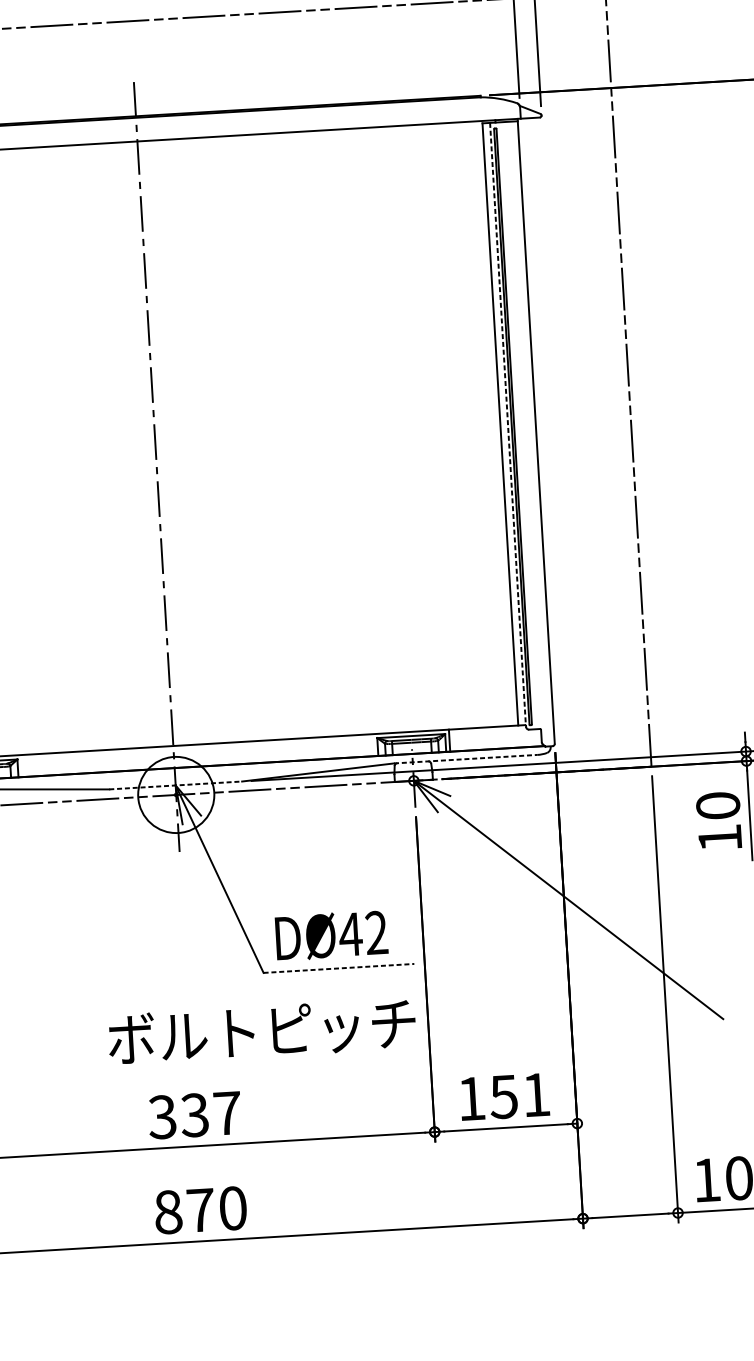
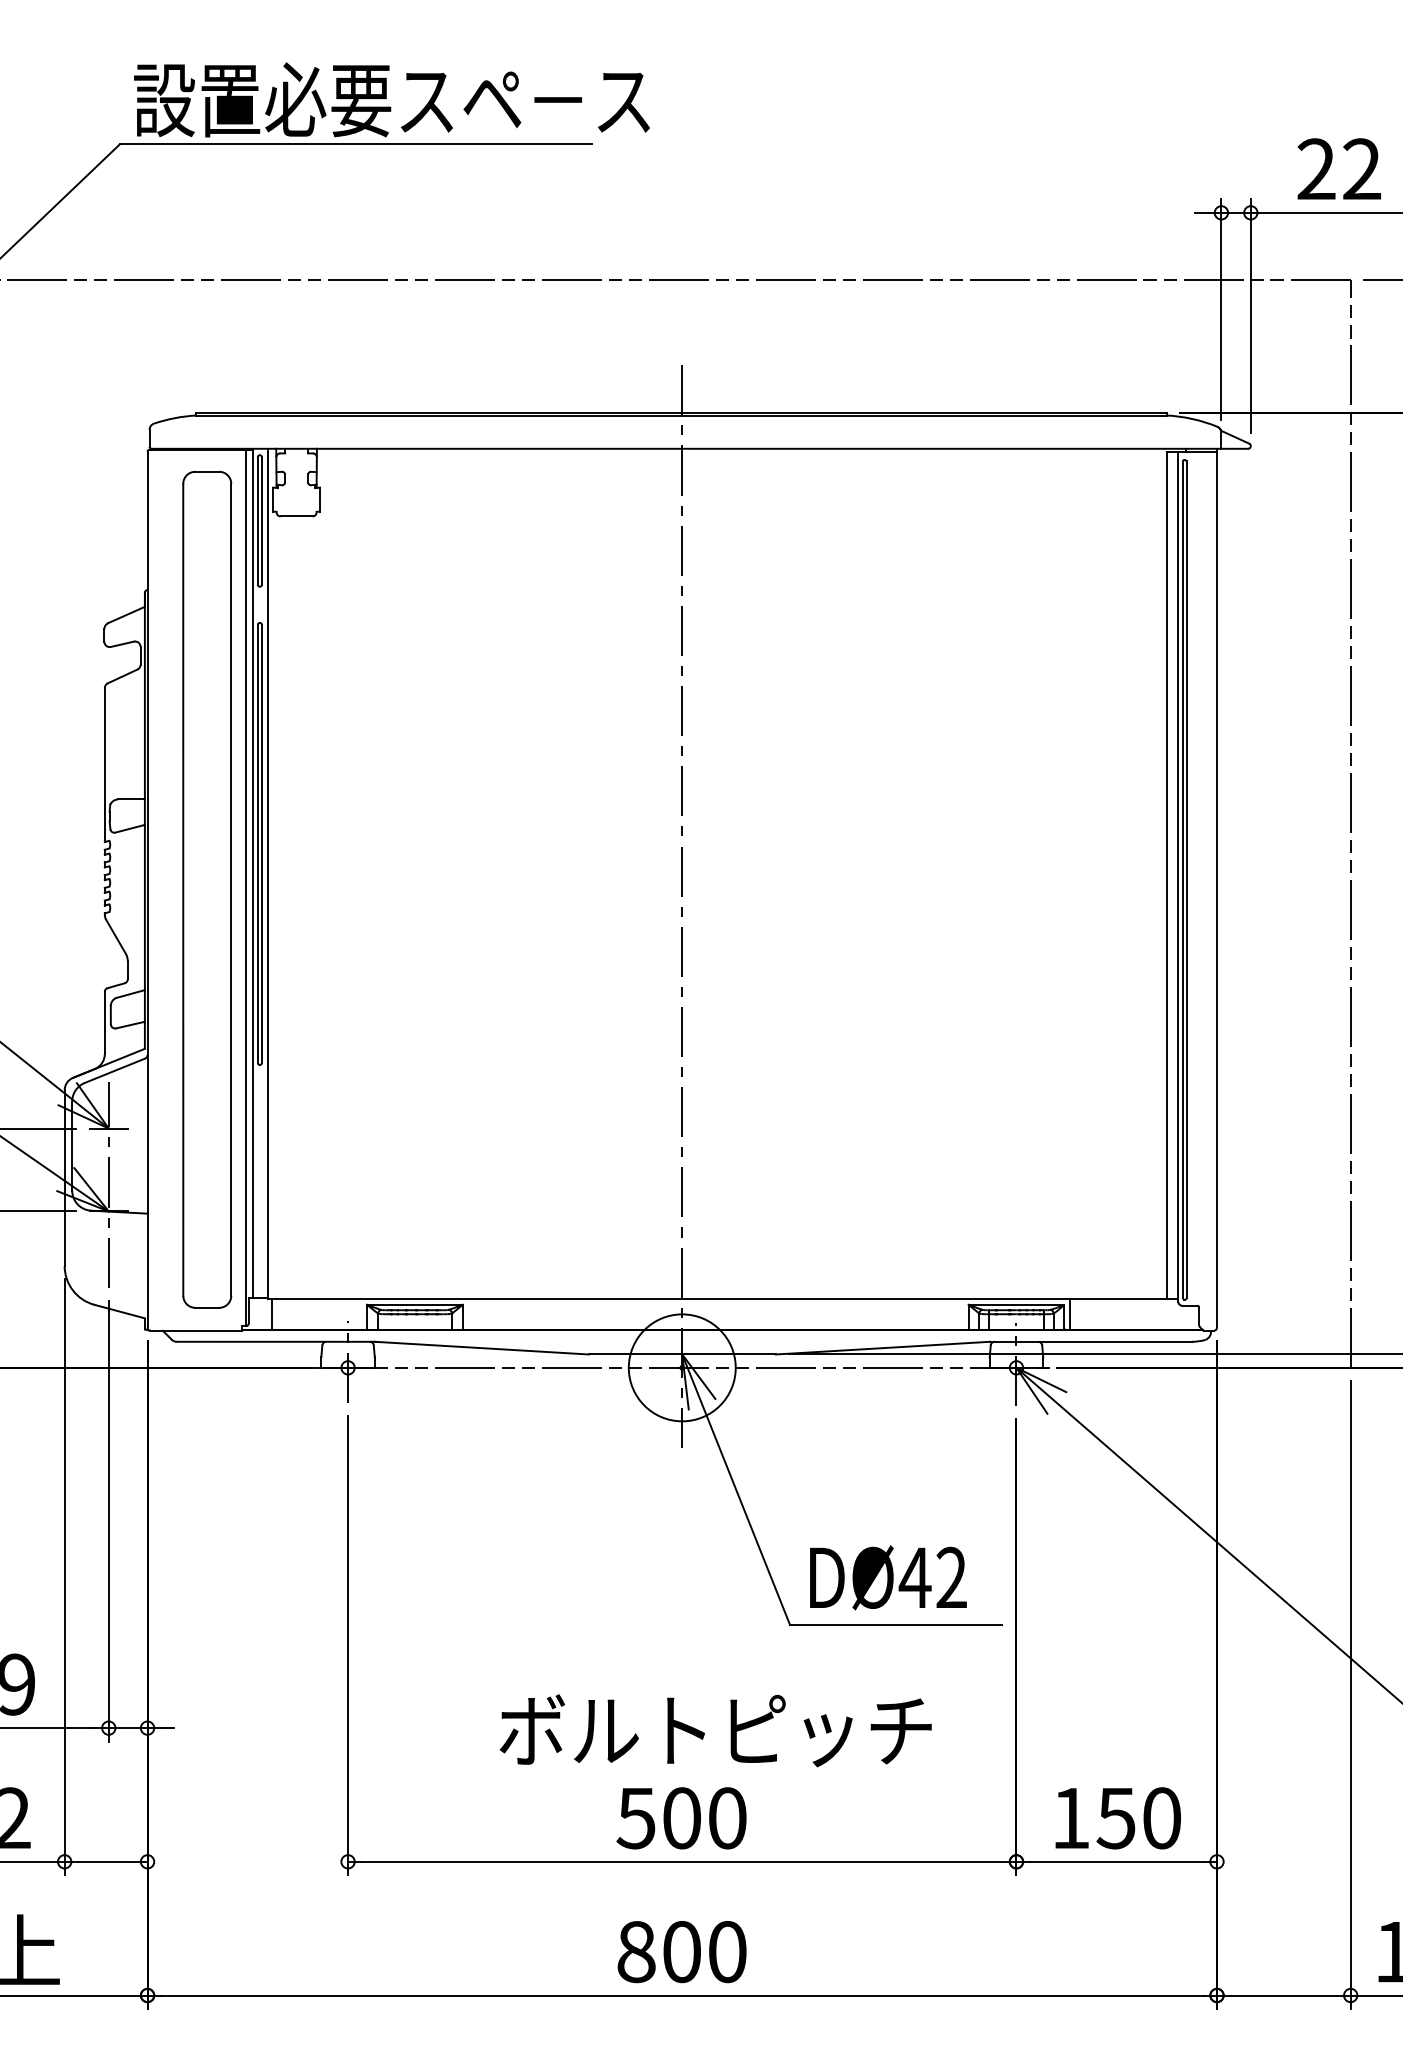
line: (508, 423) -> (1178, 874), dashed -> solid
line: (465, 758) -> (1090, 1341), dashed -> solid
line: (175, 785) -> (682, 1354), dashed -> solid
line: (338, 968) -> (895, 1624), dashed -> solid
text: (261, 1031) -> (715, 1730), moved
text: (536, 1095) -> (1161, 1818), 151 -> 150
text: (194, 1115) -> (681, 1818), 337 -> 500
text: (201, 1210) -> (682, 1952), 870 -> 800

